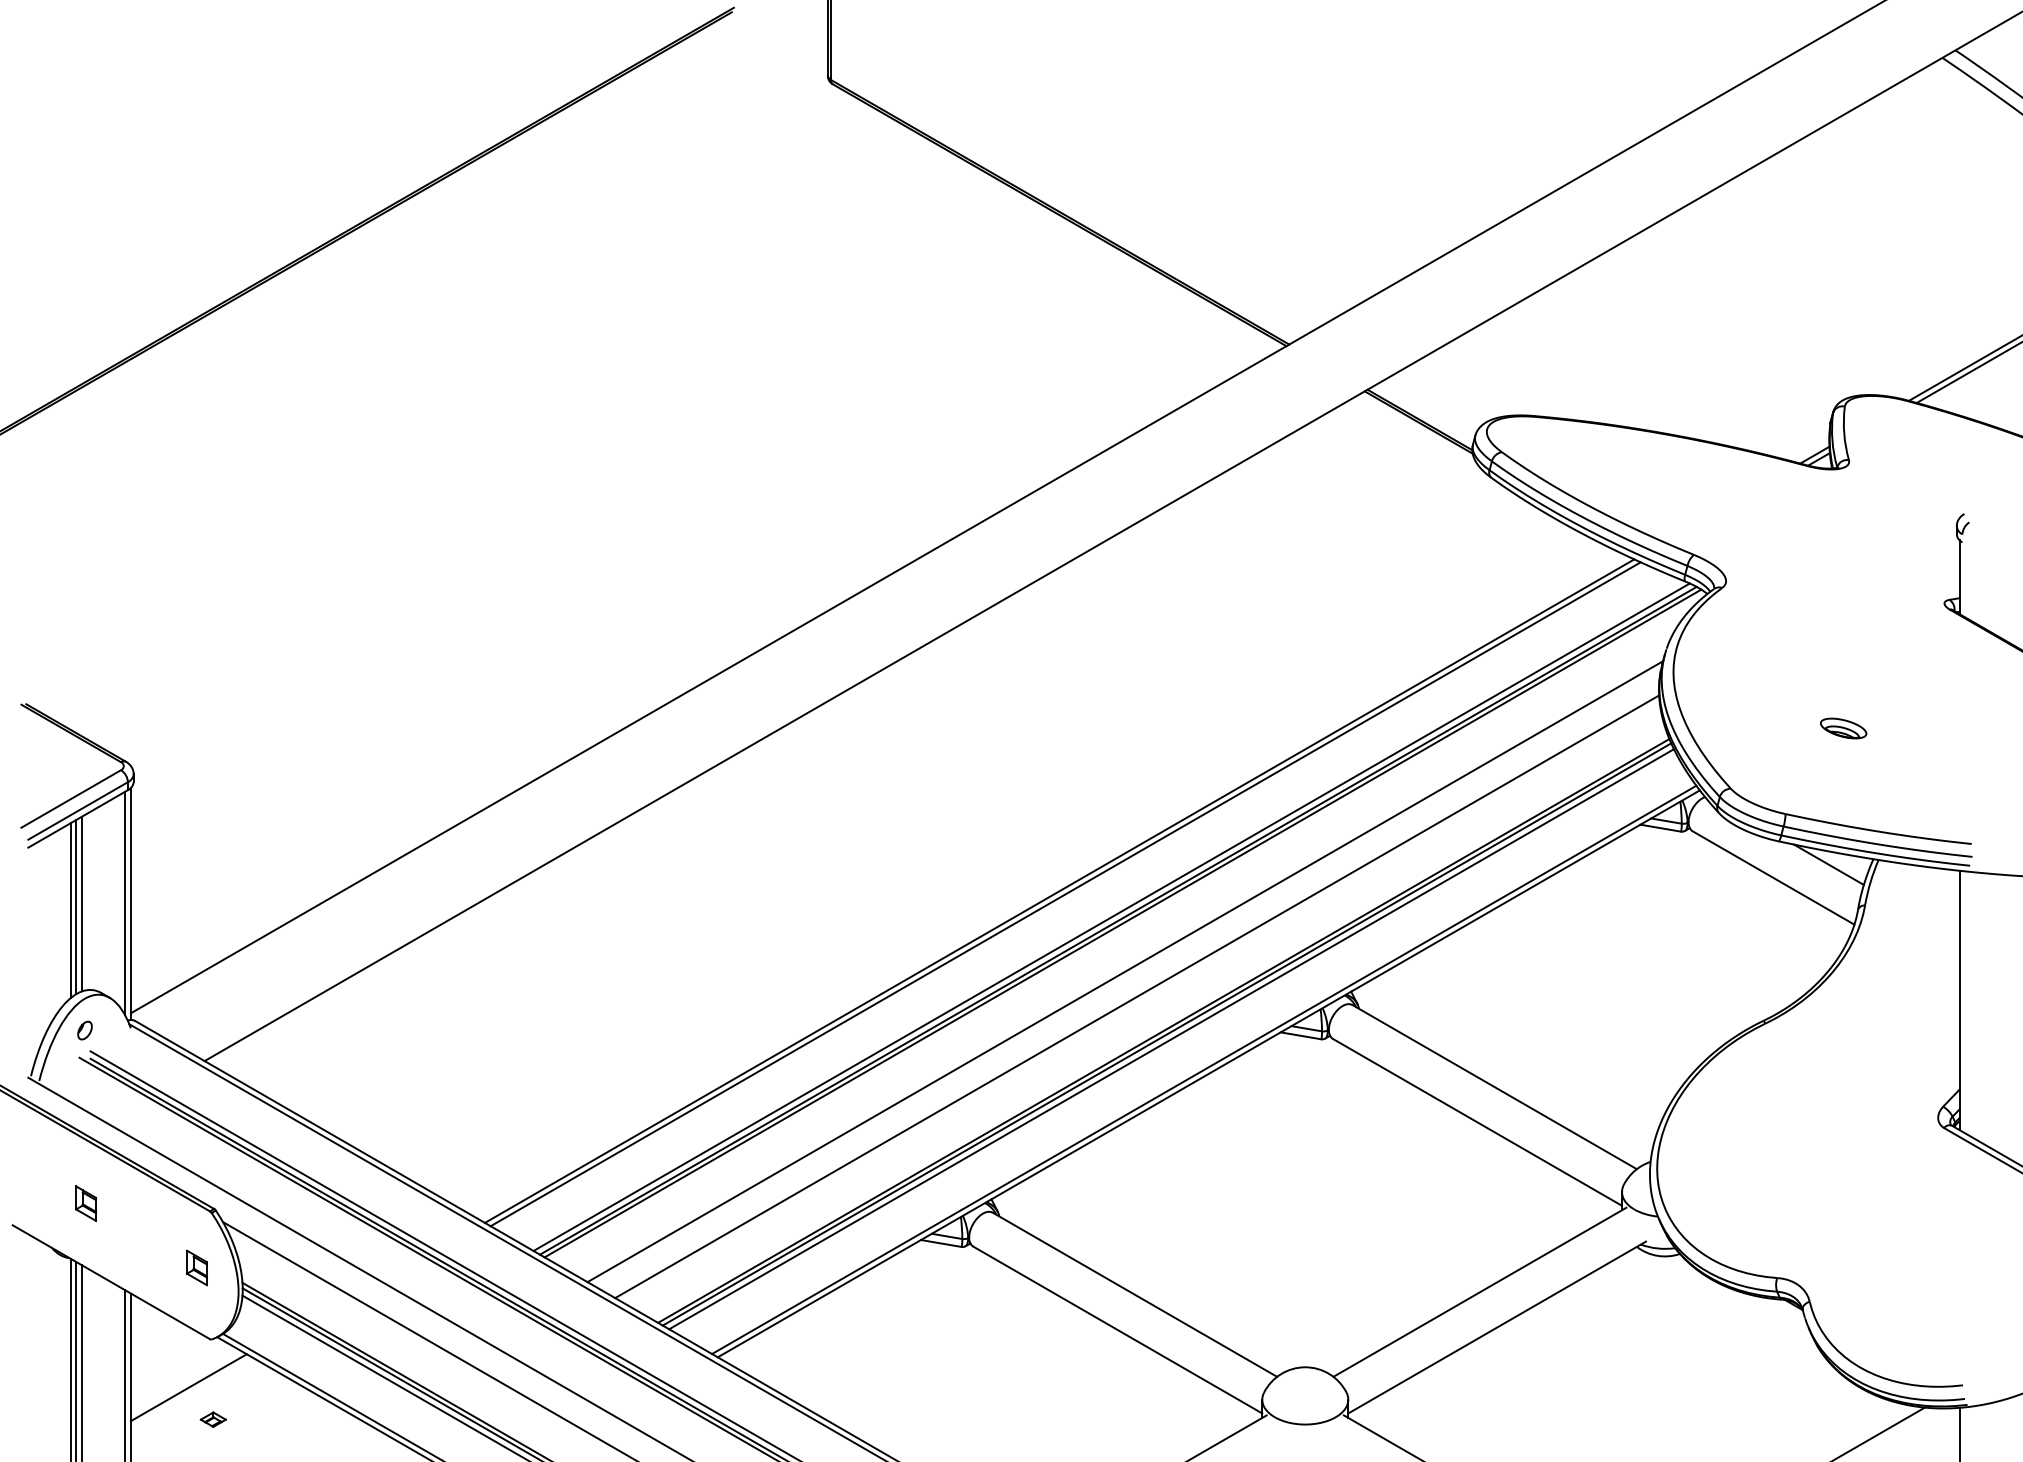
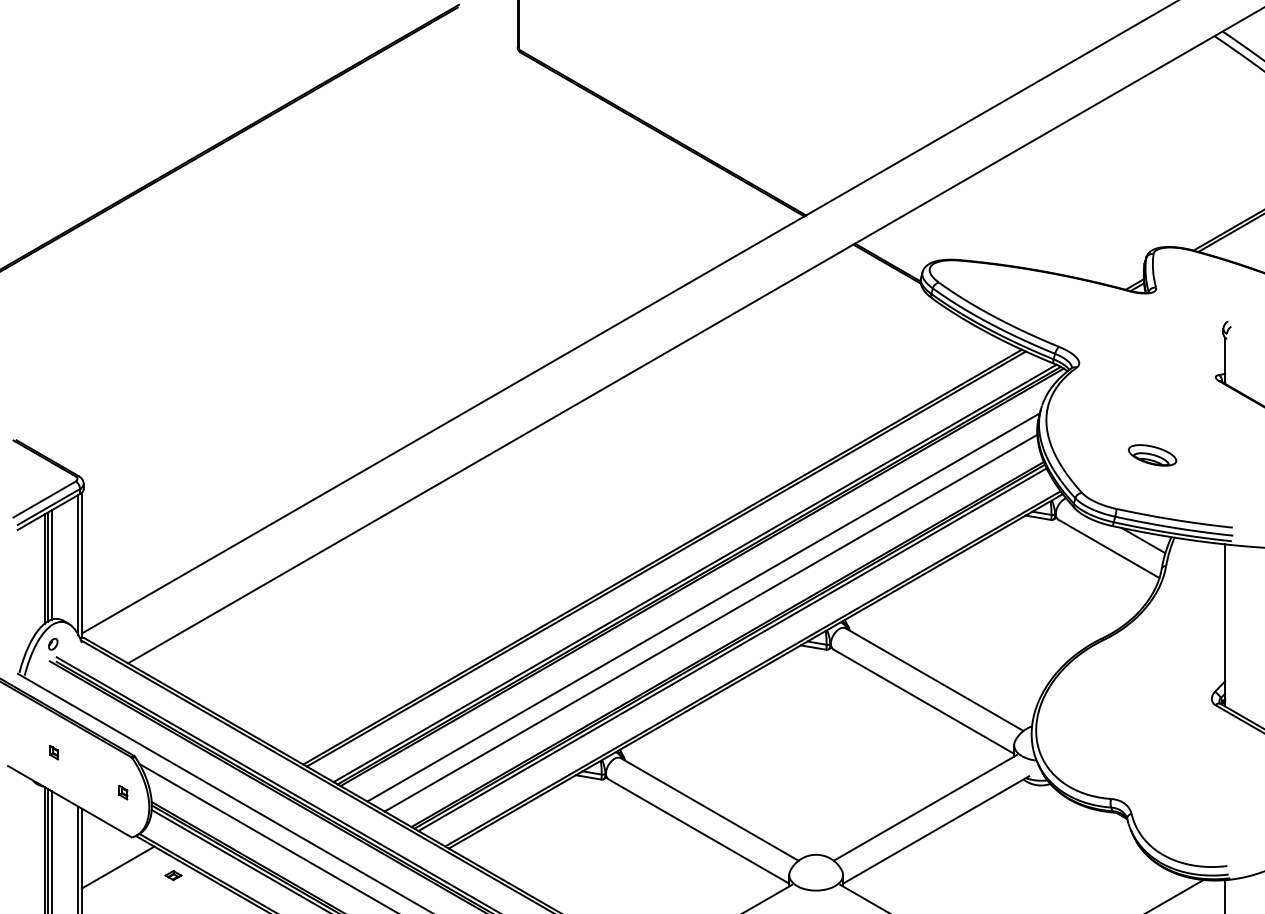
part: (1843, 728) -> (1152, 455), size x1.67
part: (86, 1203) -> (54, 752), size x0.62
part: (197, 1267) -> (123, 792), size x0.62
part: (213, 1419) -> (173, 875), moved

